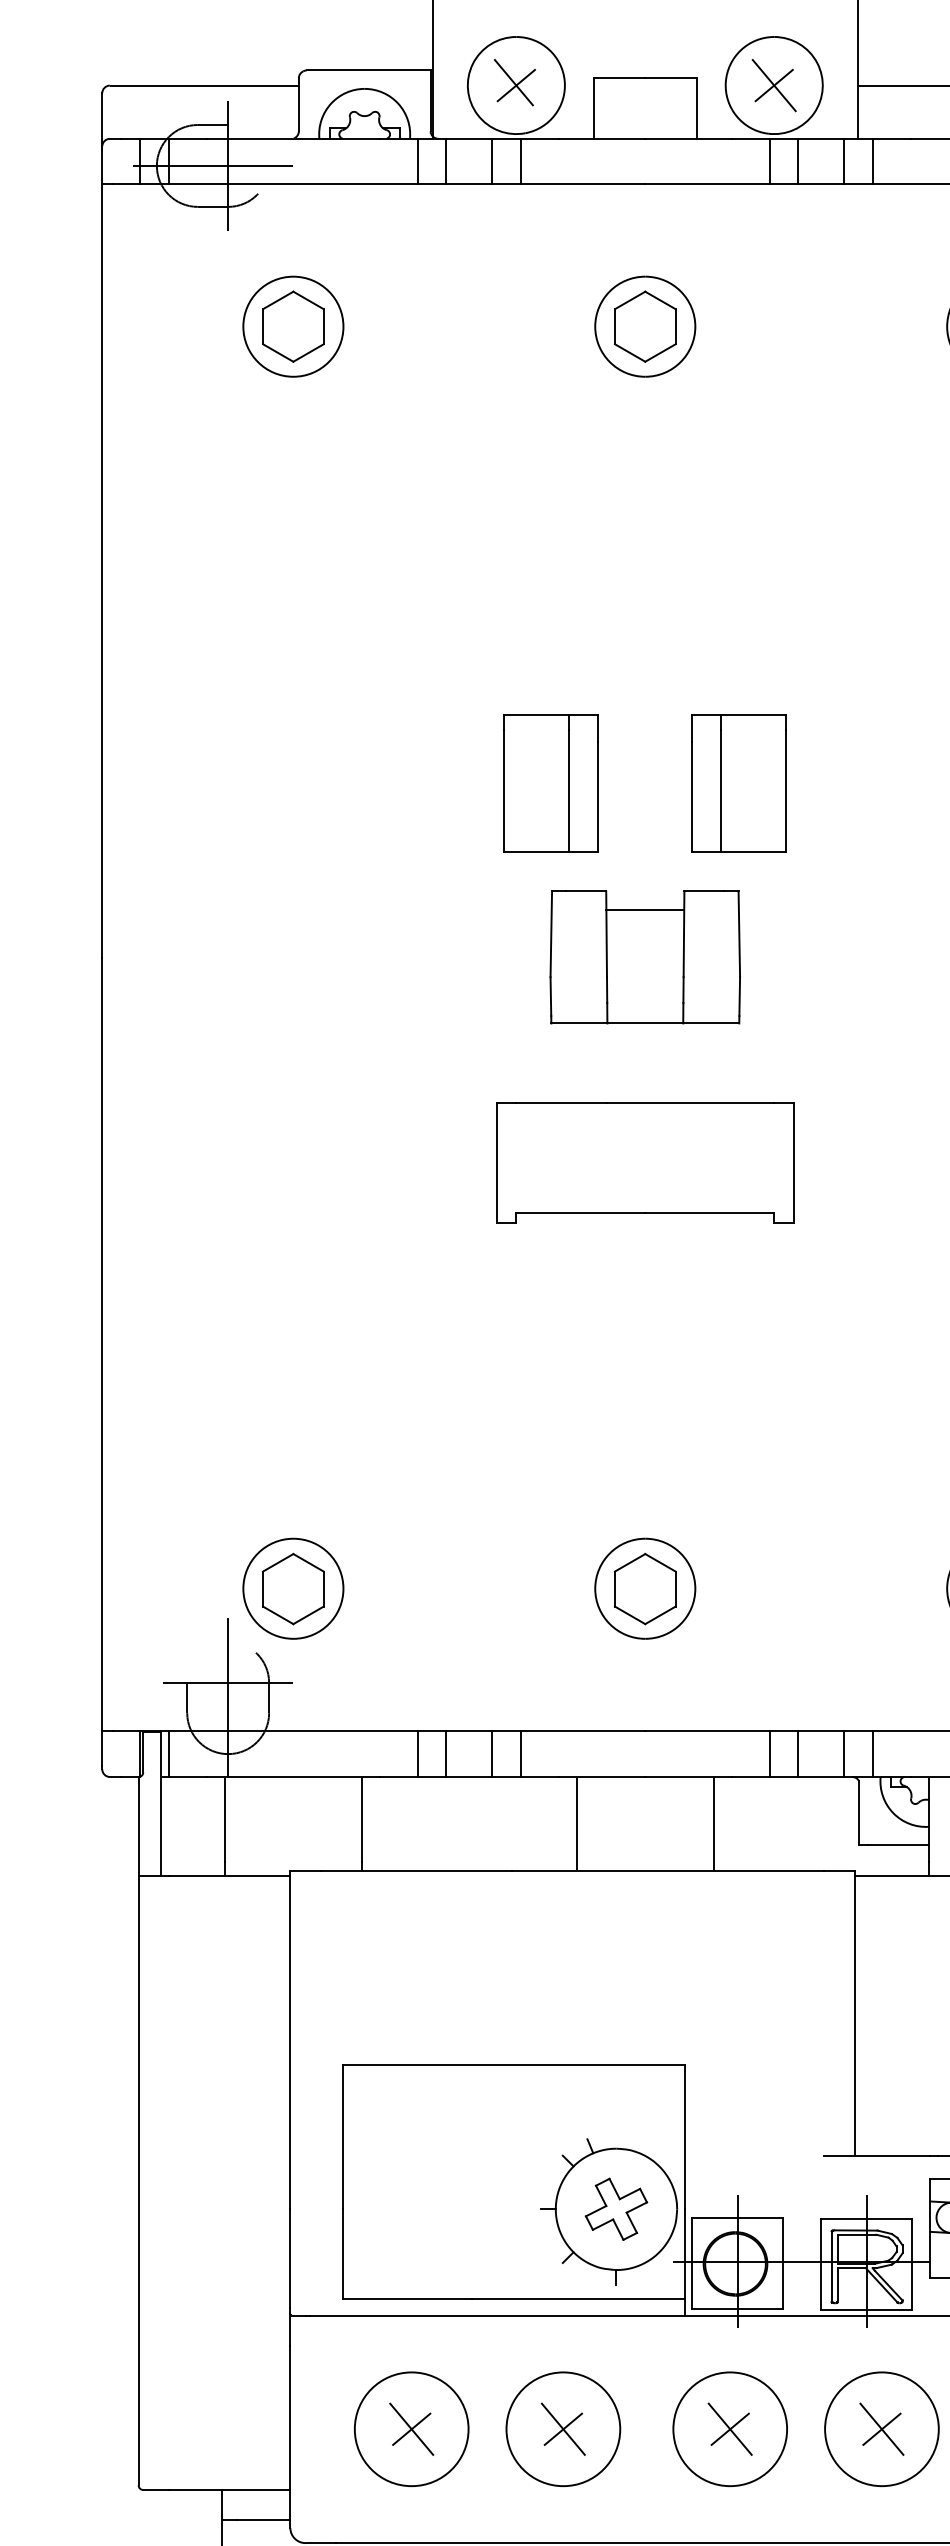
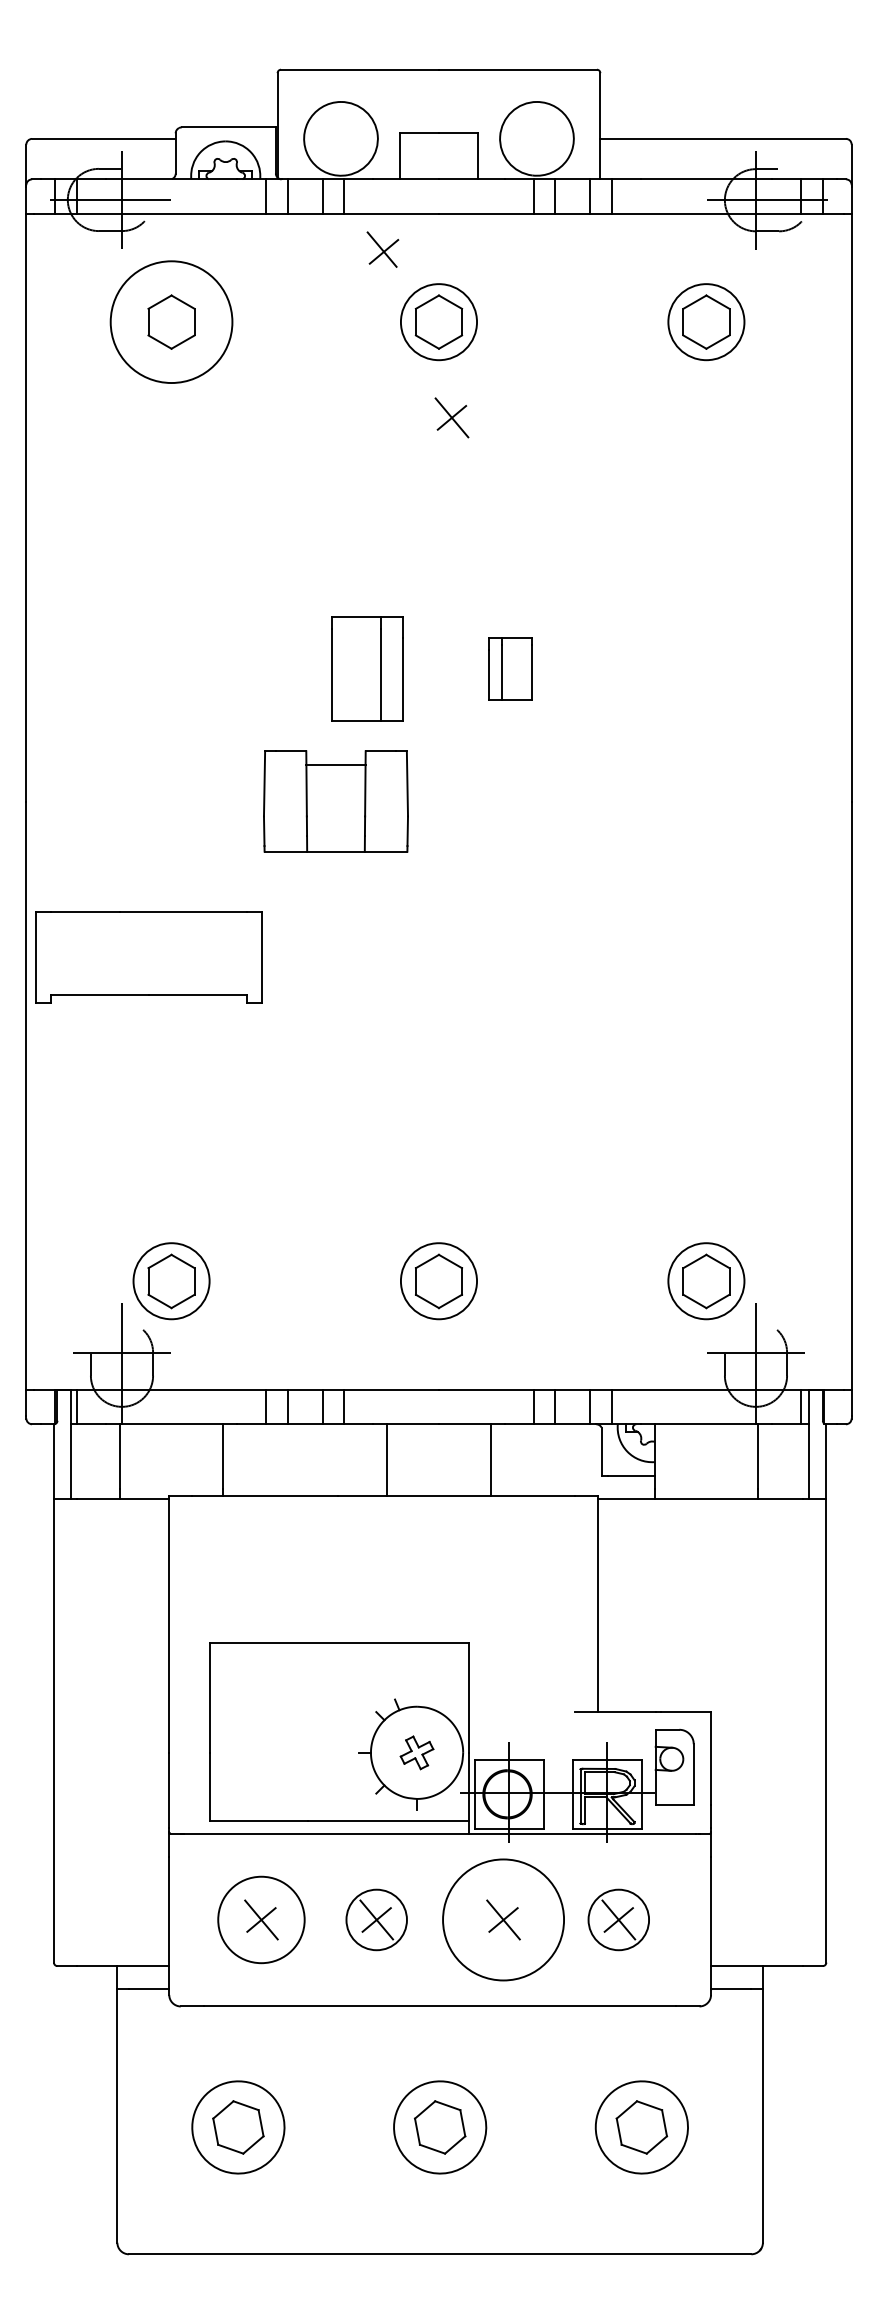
part: (514, 82) -> (382, 249), moved
part: (773, 85) -> (451, 417), moved
circle: (293, 327) -> (171, 322), size x1.6
part: (739, 782) -> (510, 668), size x0.6
part: (644, 957) -> (335, 801), moved
part: (644, 1162) -> (148, 957), moved
part: (615, 2208) -> (416, 1752), size x0.7
circle: (563, 2428) -> (376, 1919), size x0.7
circle: (730, 2428) -> (503, 1919), size x1.4
circle: (881, 2428) -> (618, 1919), size x0.7

